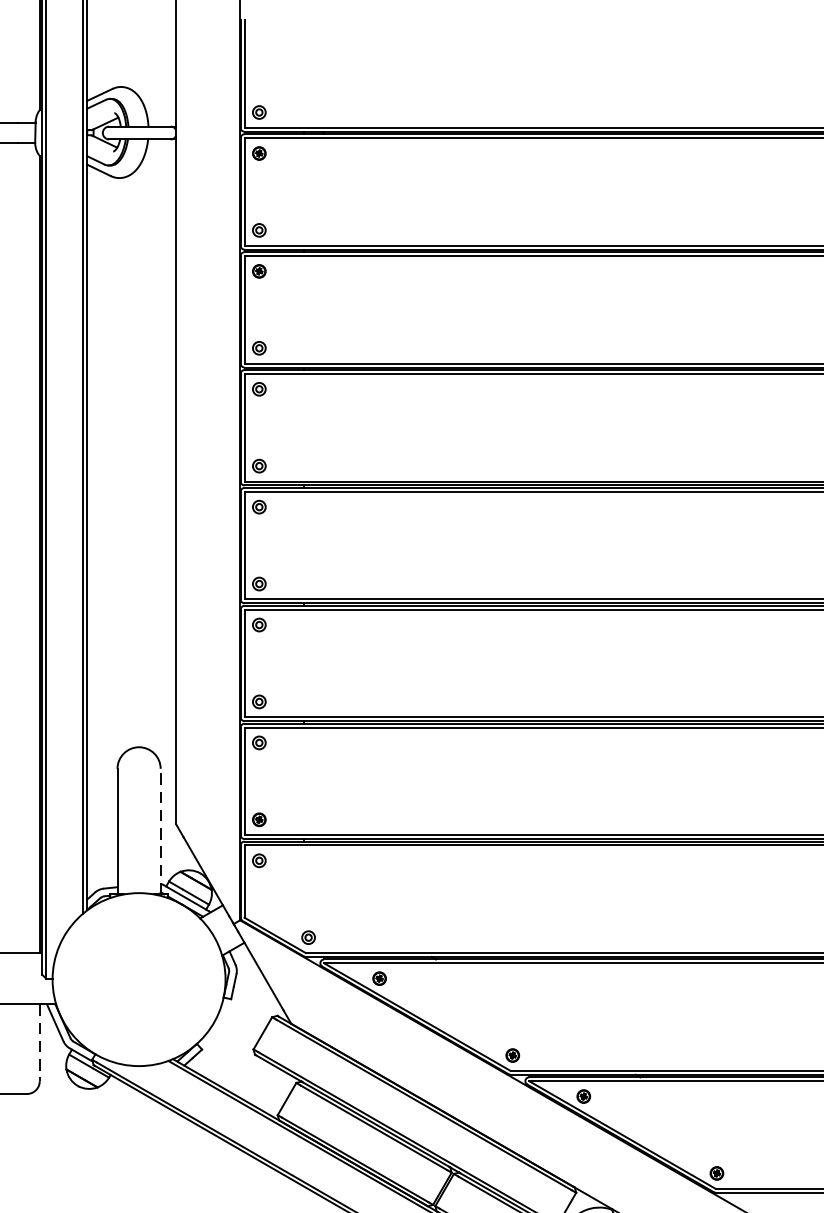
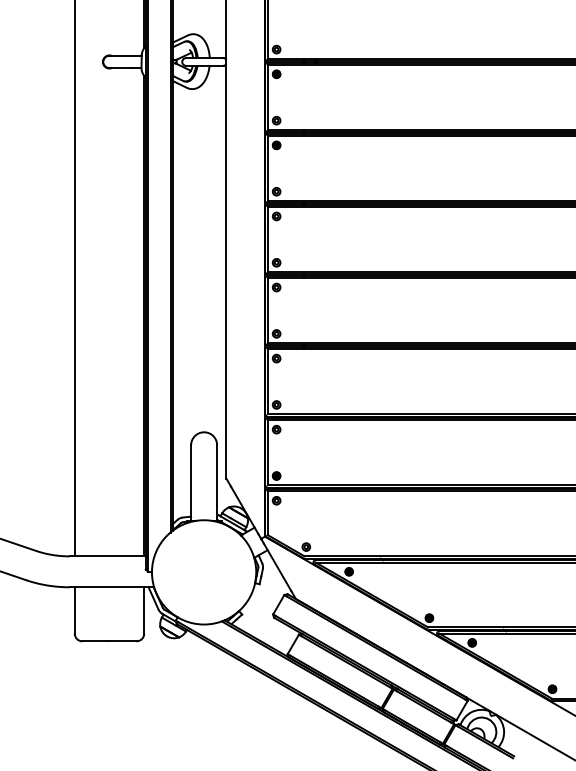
line: (161, 832) -> (217, 483), dashed -> solid
line: (40, 1042) -> (144, 610), dashed -> solid

